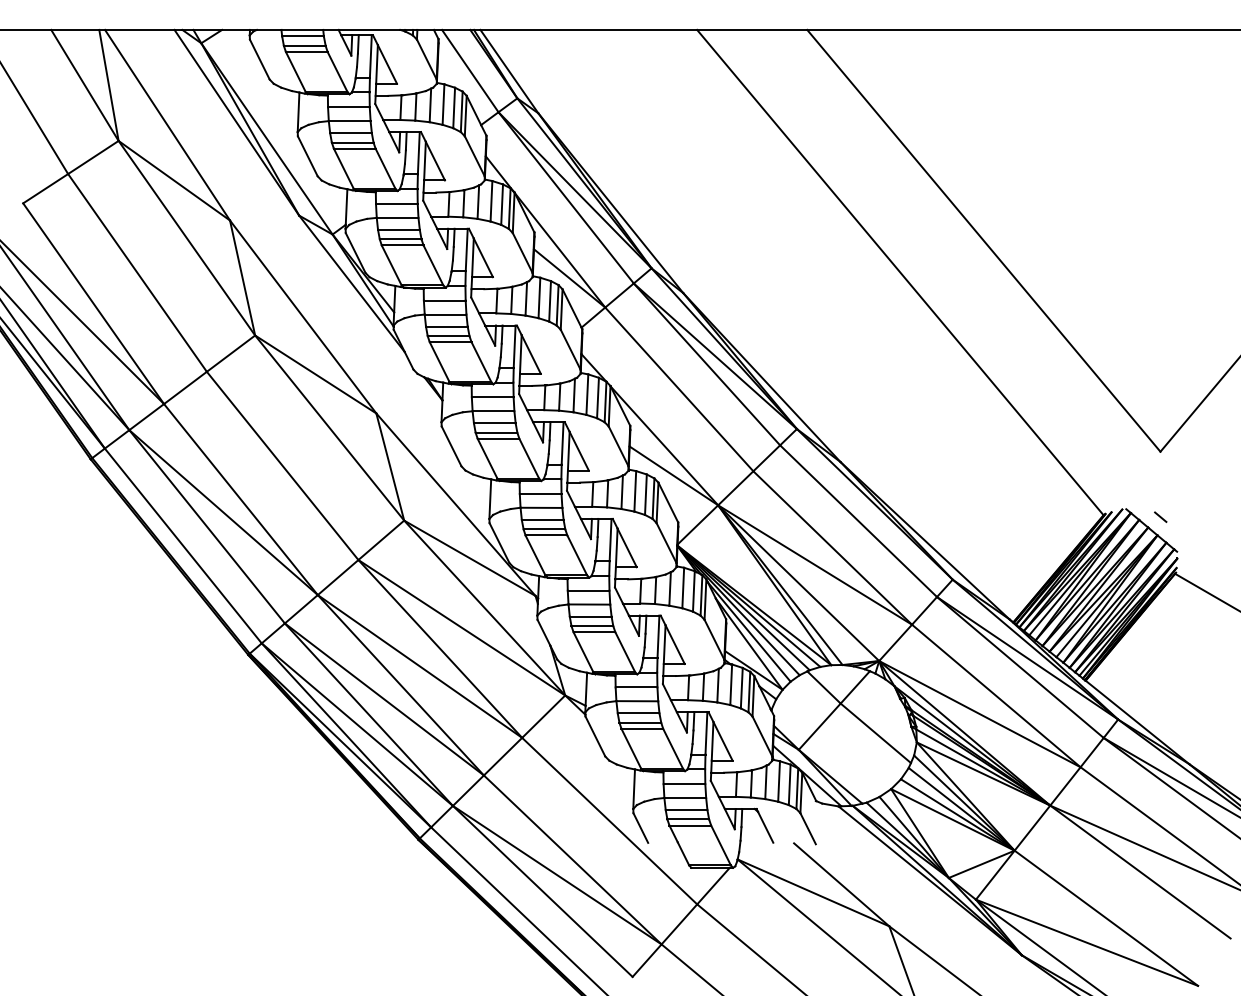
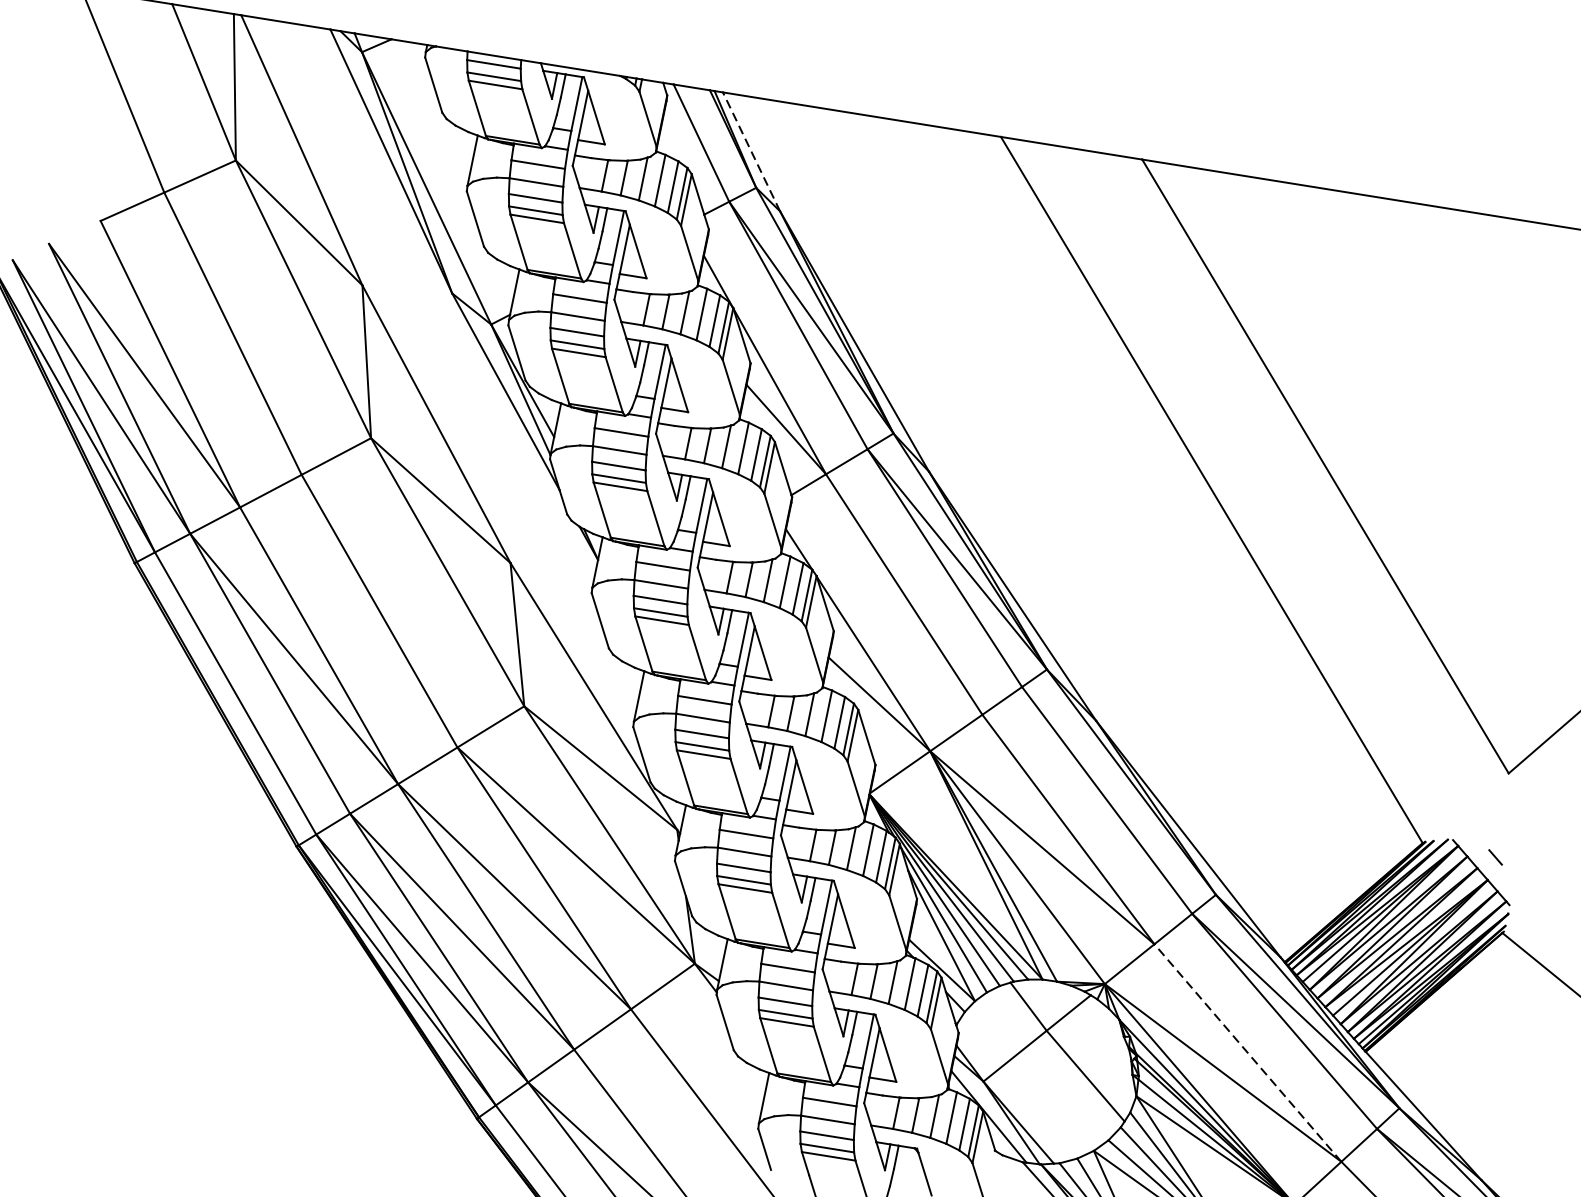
line: (509, 71) -> (751, 151), solid -> dashed
line: (995, 695) -> (1246, 1052), solid -> dashed

